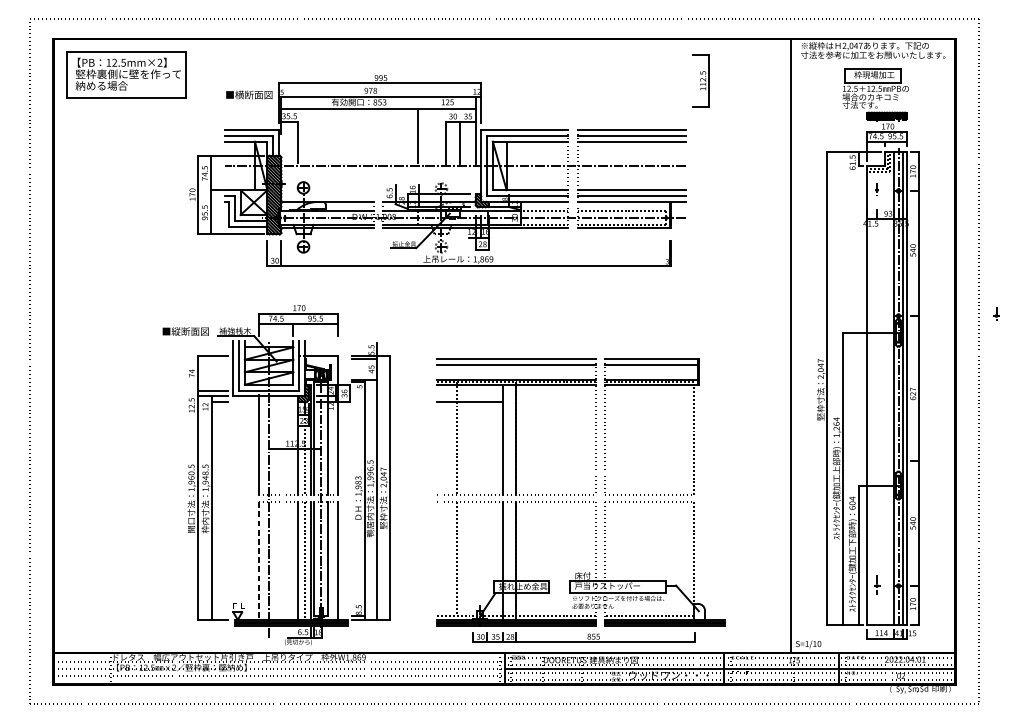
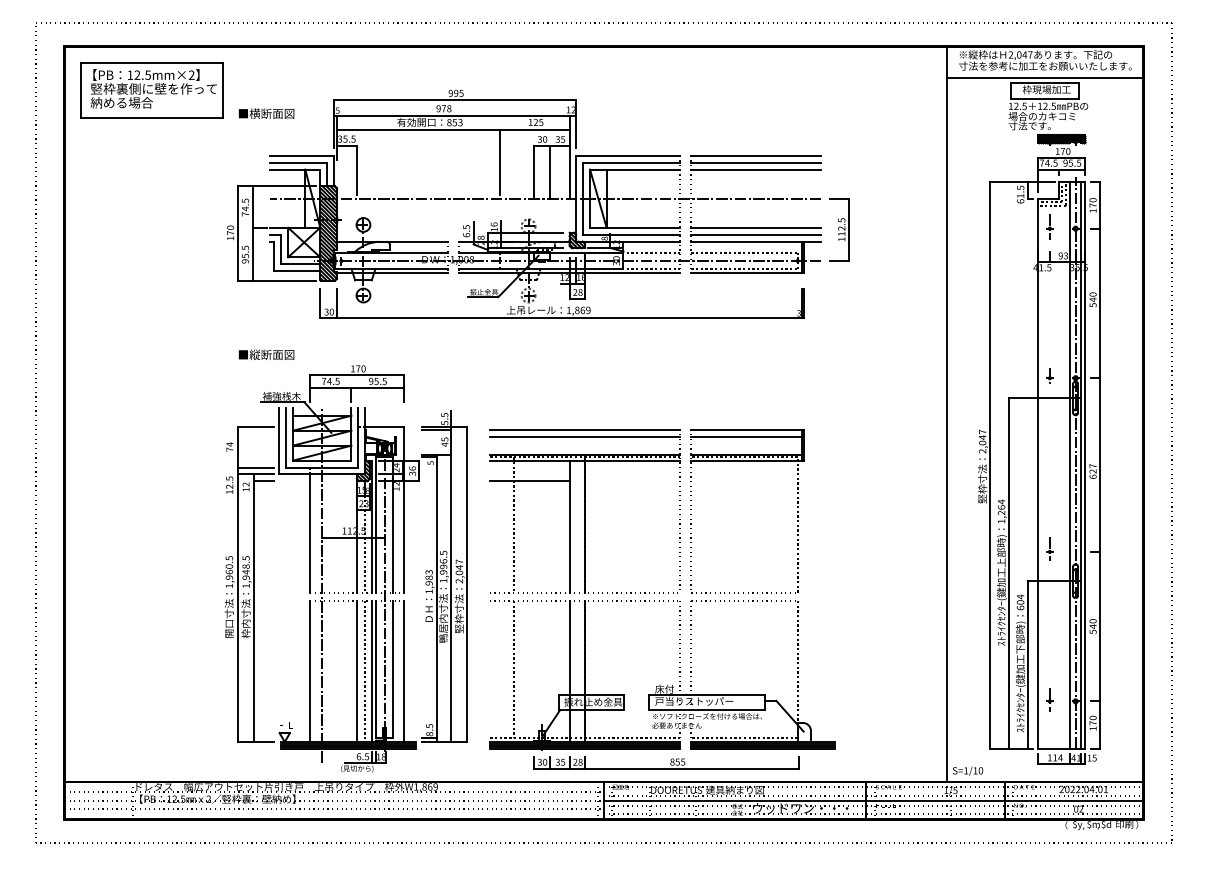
line: (872, 64) -> (1044, 77), added
part: (701, 80) -> (839, 229), moved
text: (249, 94) -> (266, 113), moved
part: (876, 189) -> (1049, 226), size x1.67
part: (996, 313) -> (1049, 375), moved
text: (185, 331) -> (266, 354), moved
part: (876, 458) -> (1049, 548), added
part: (580, 500) -> (662, 599), moved
line: (259, 561) -> (310, 671), dashed -> solid

